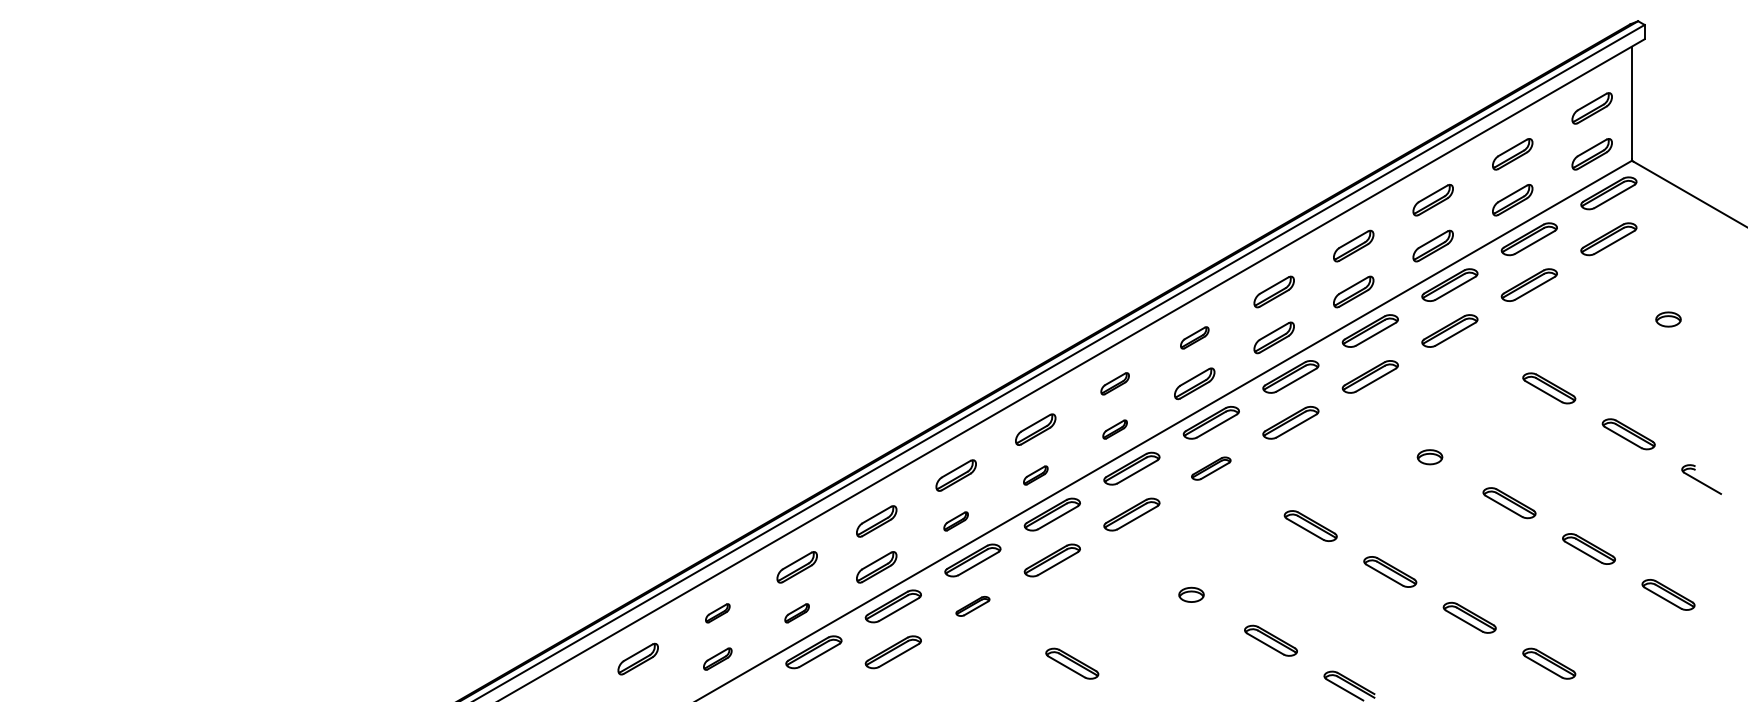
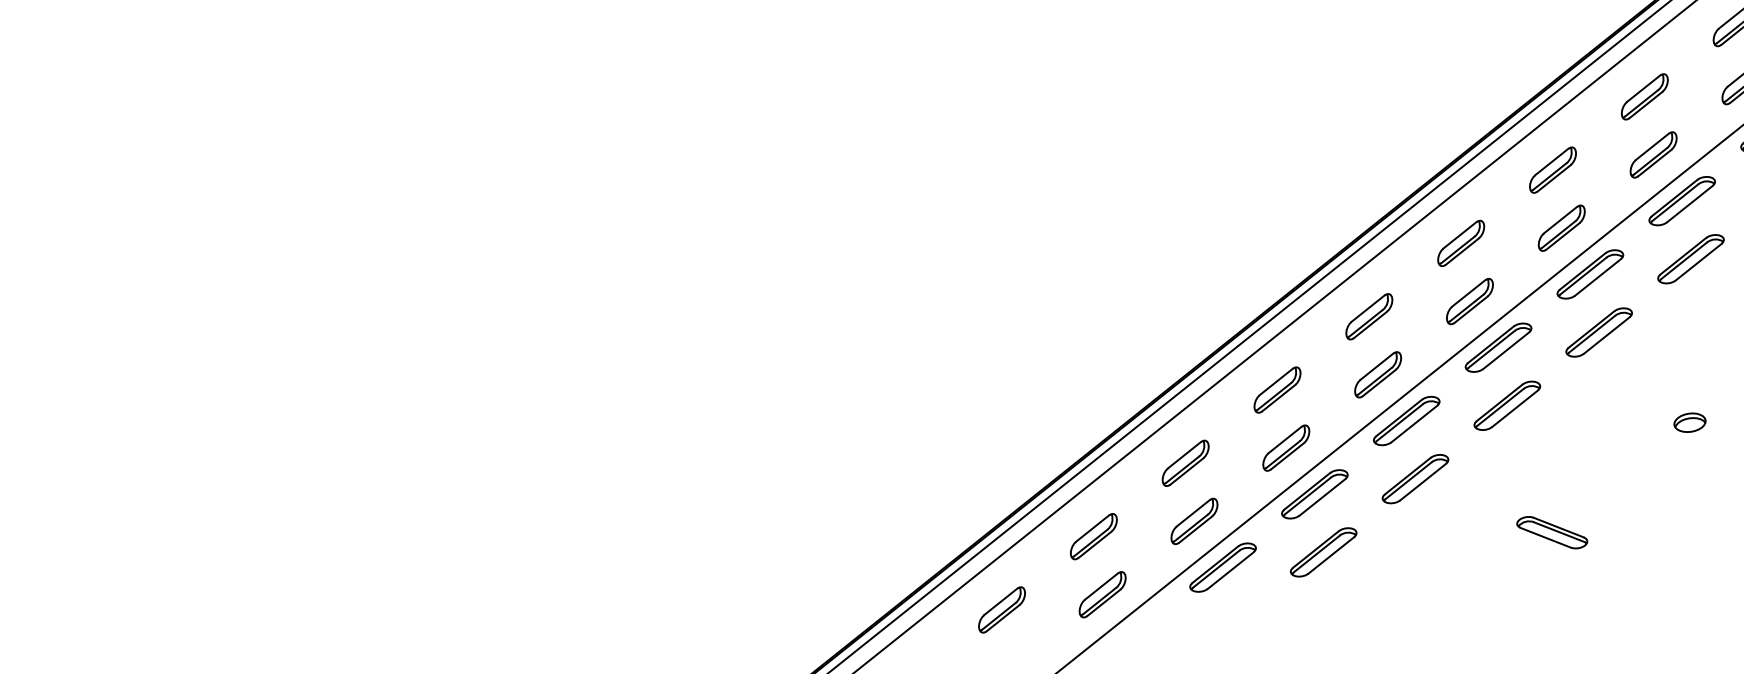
part: (1194, 337) -> (1644, 96), size x1.43
part: (1114, 383) -> (1552, 169), size x1.43
part: (1114, 429) -> (1560, 228), size x1.67
part: (1210, 468) -> (1689, 259), size x1.43
part: (1035, 475) -> (1469, 301), size x1.67
part: (955, 521) -> (1377, 375), size x1.67
part: (972, 606) -> (1415, 479), size x1.67
part: (717, 613) -> (1093, 536), size x1.67
part: (796, 613) -> (1193, 521), size x1.67
part: (717, 658) -> (1102, 593), size x1.43

